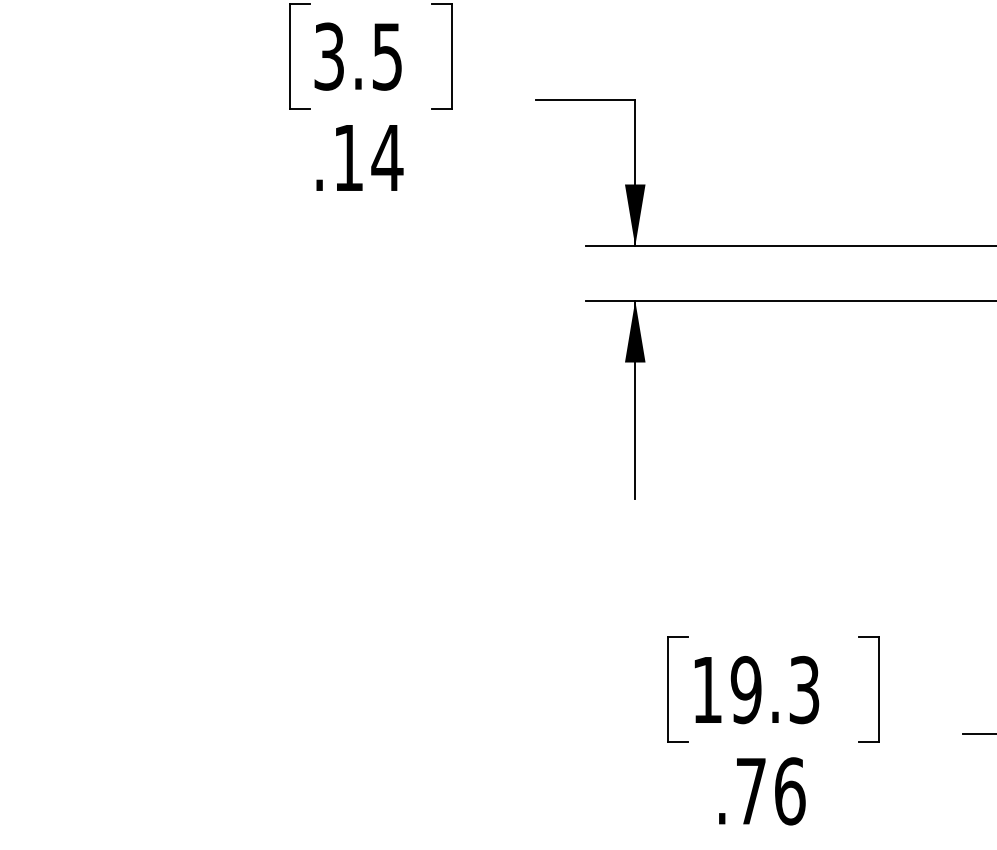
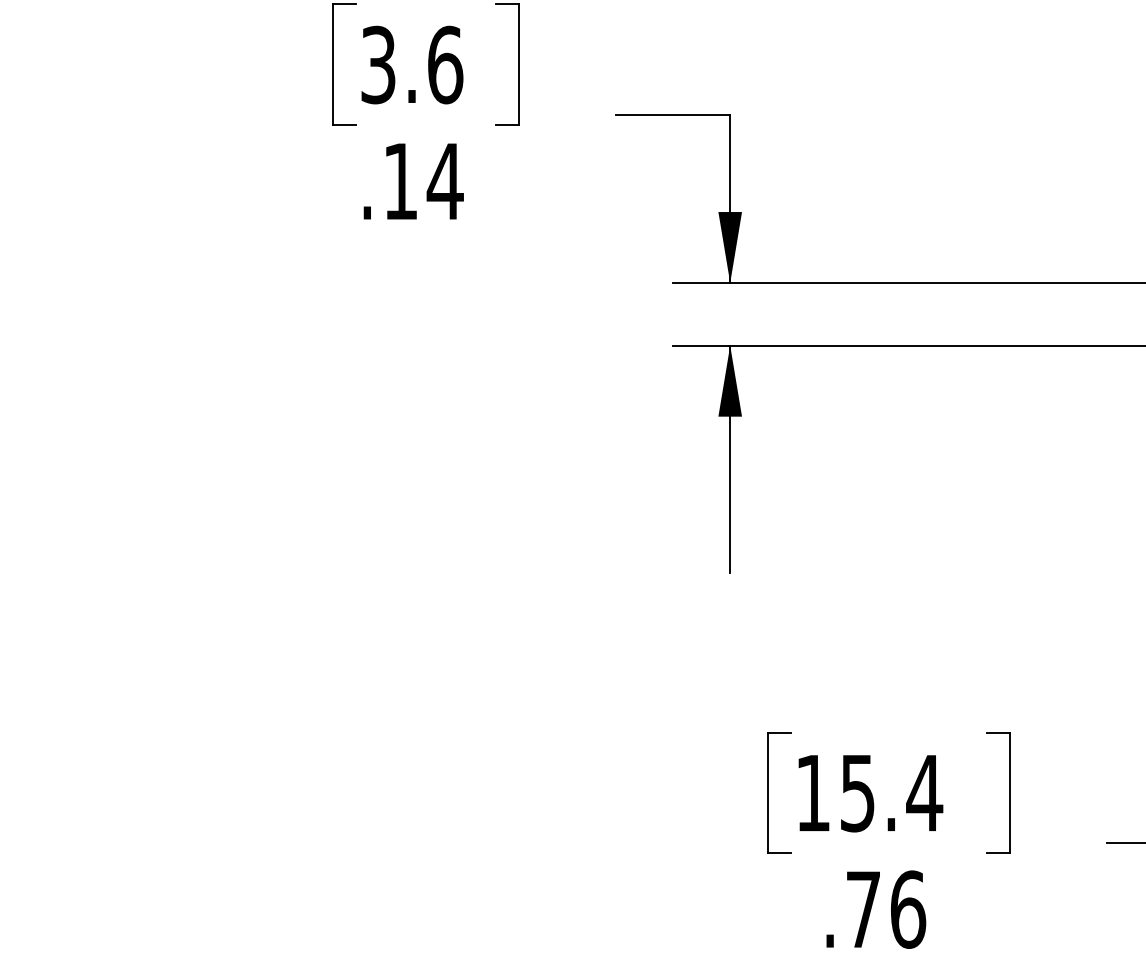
text: (387, 56) -> (445, 64), 3.5 -> 3.6
text: (775, 689) -> (891, 792), 19.3 -> 15.4

